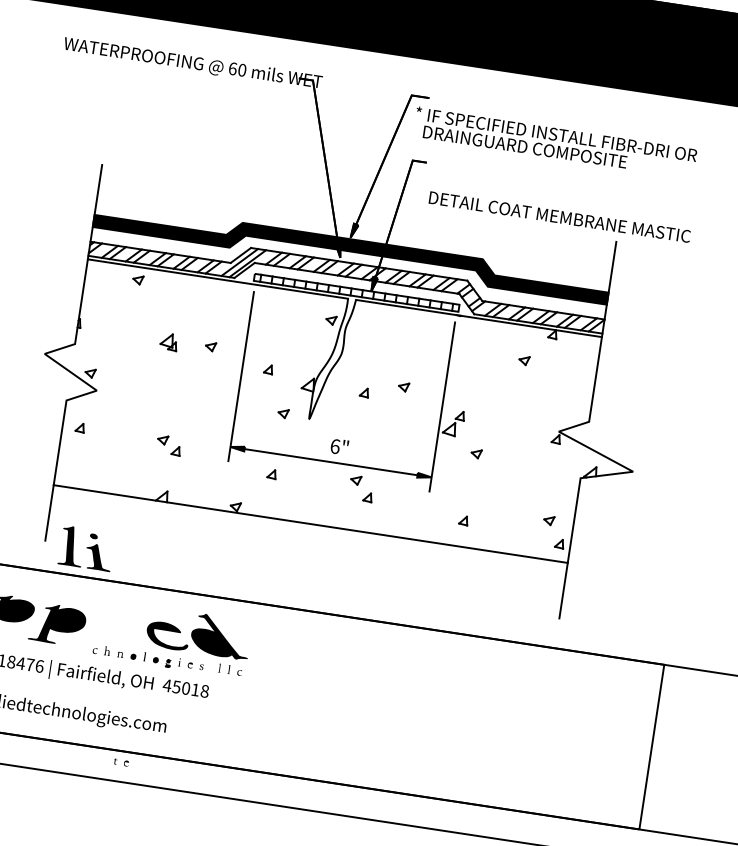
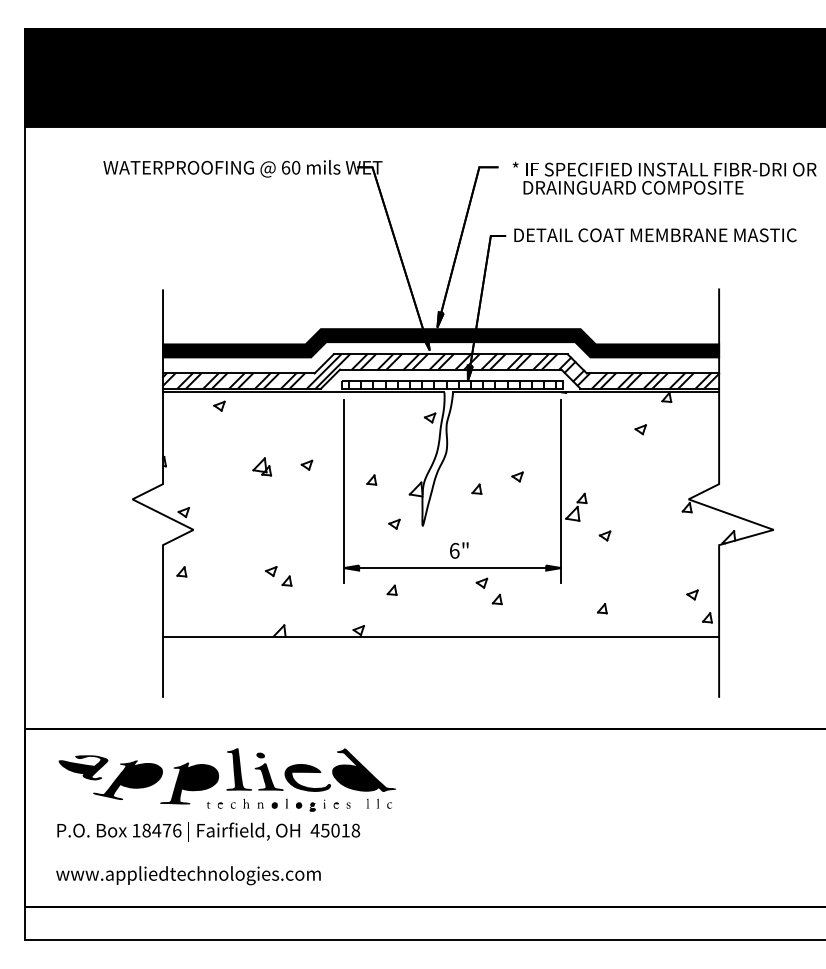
text: (555, 141) -> (664, 177), moved
text: (559, 217) -> (655, 235), moved
part: (86, 548) -> (254, 769), moved
part: (121, 761) -> (214, 804), moved

